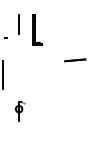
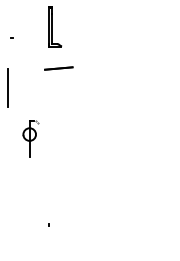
line: (19, 24) -> (30, 18), removed
line: (75, 60) -> (58, 68), moved
part: (19, 111) -> (31, 138), size x1.4

